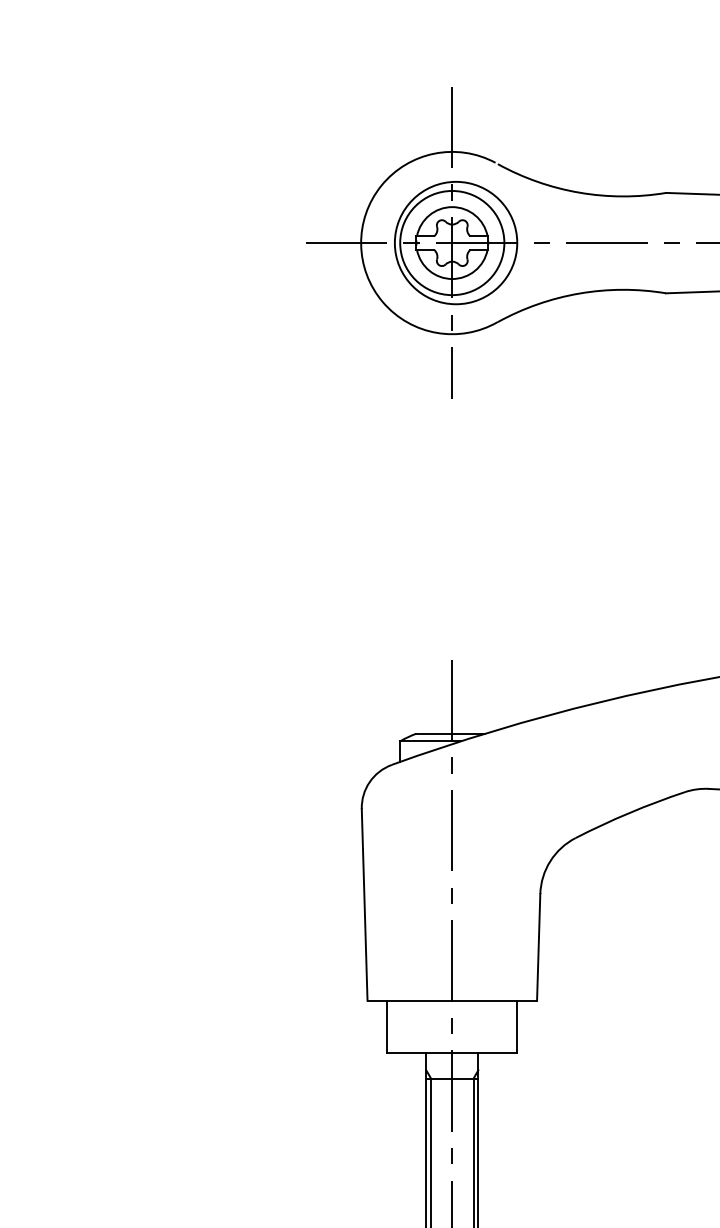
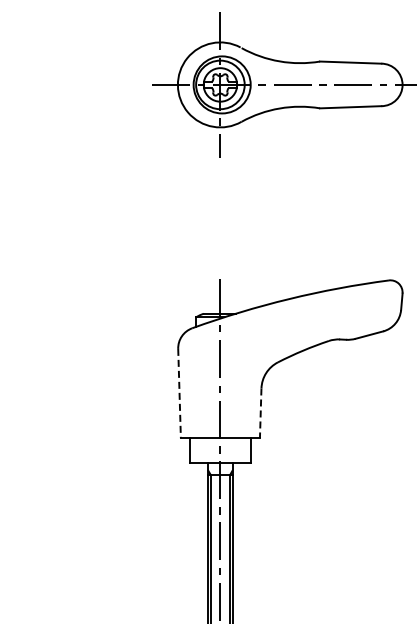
line: (364, 904) -> (179, 393), solid -> dashed
line: (538, 947) -> (260, 413), solid -> dashed

